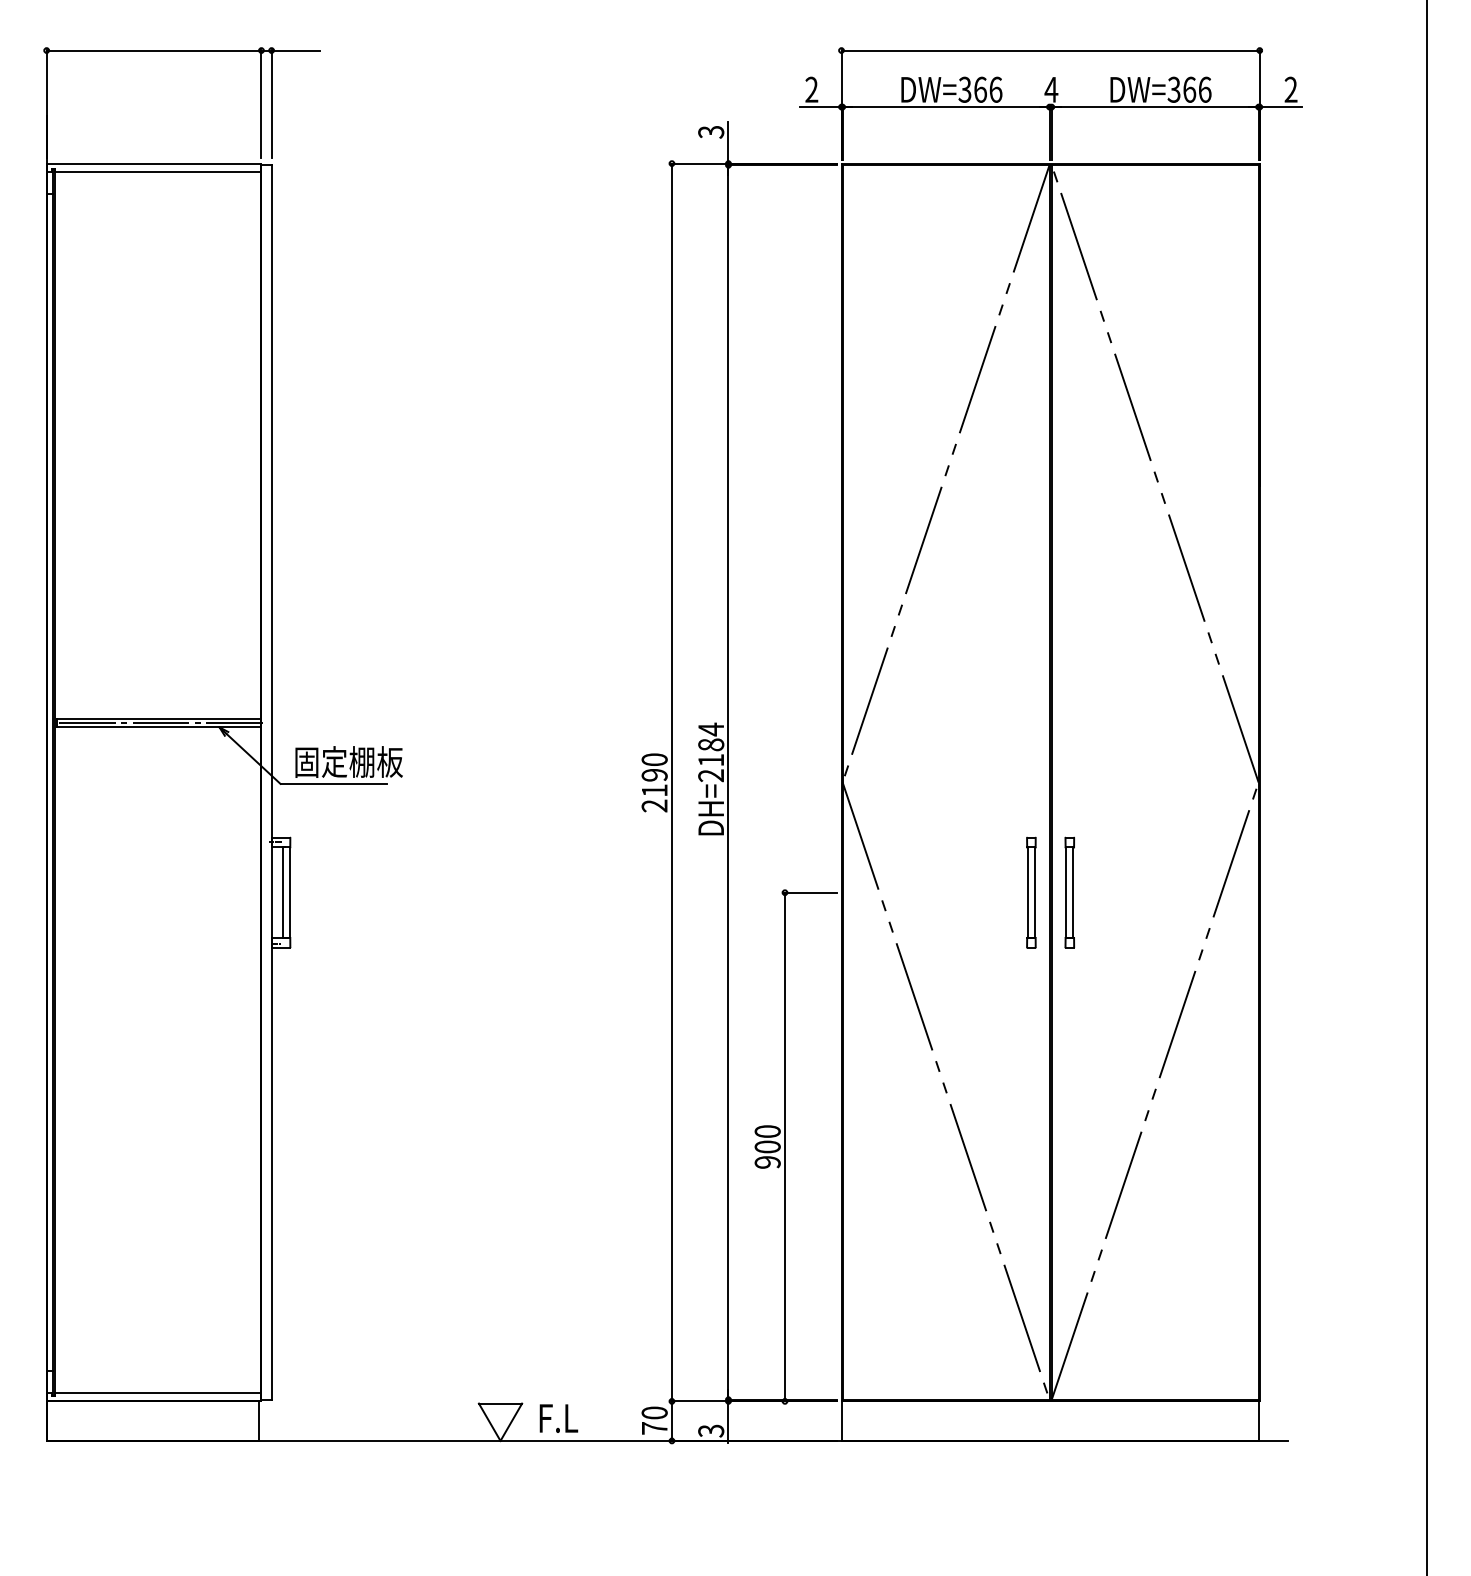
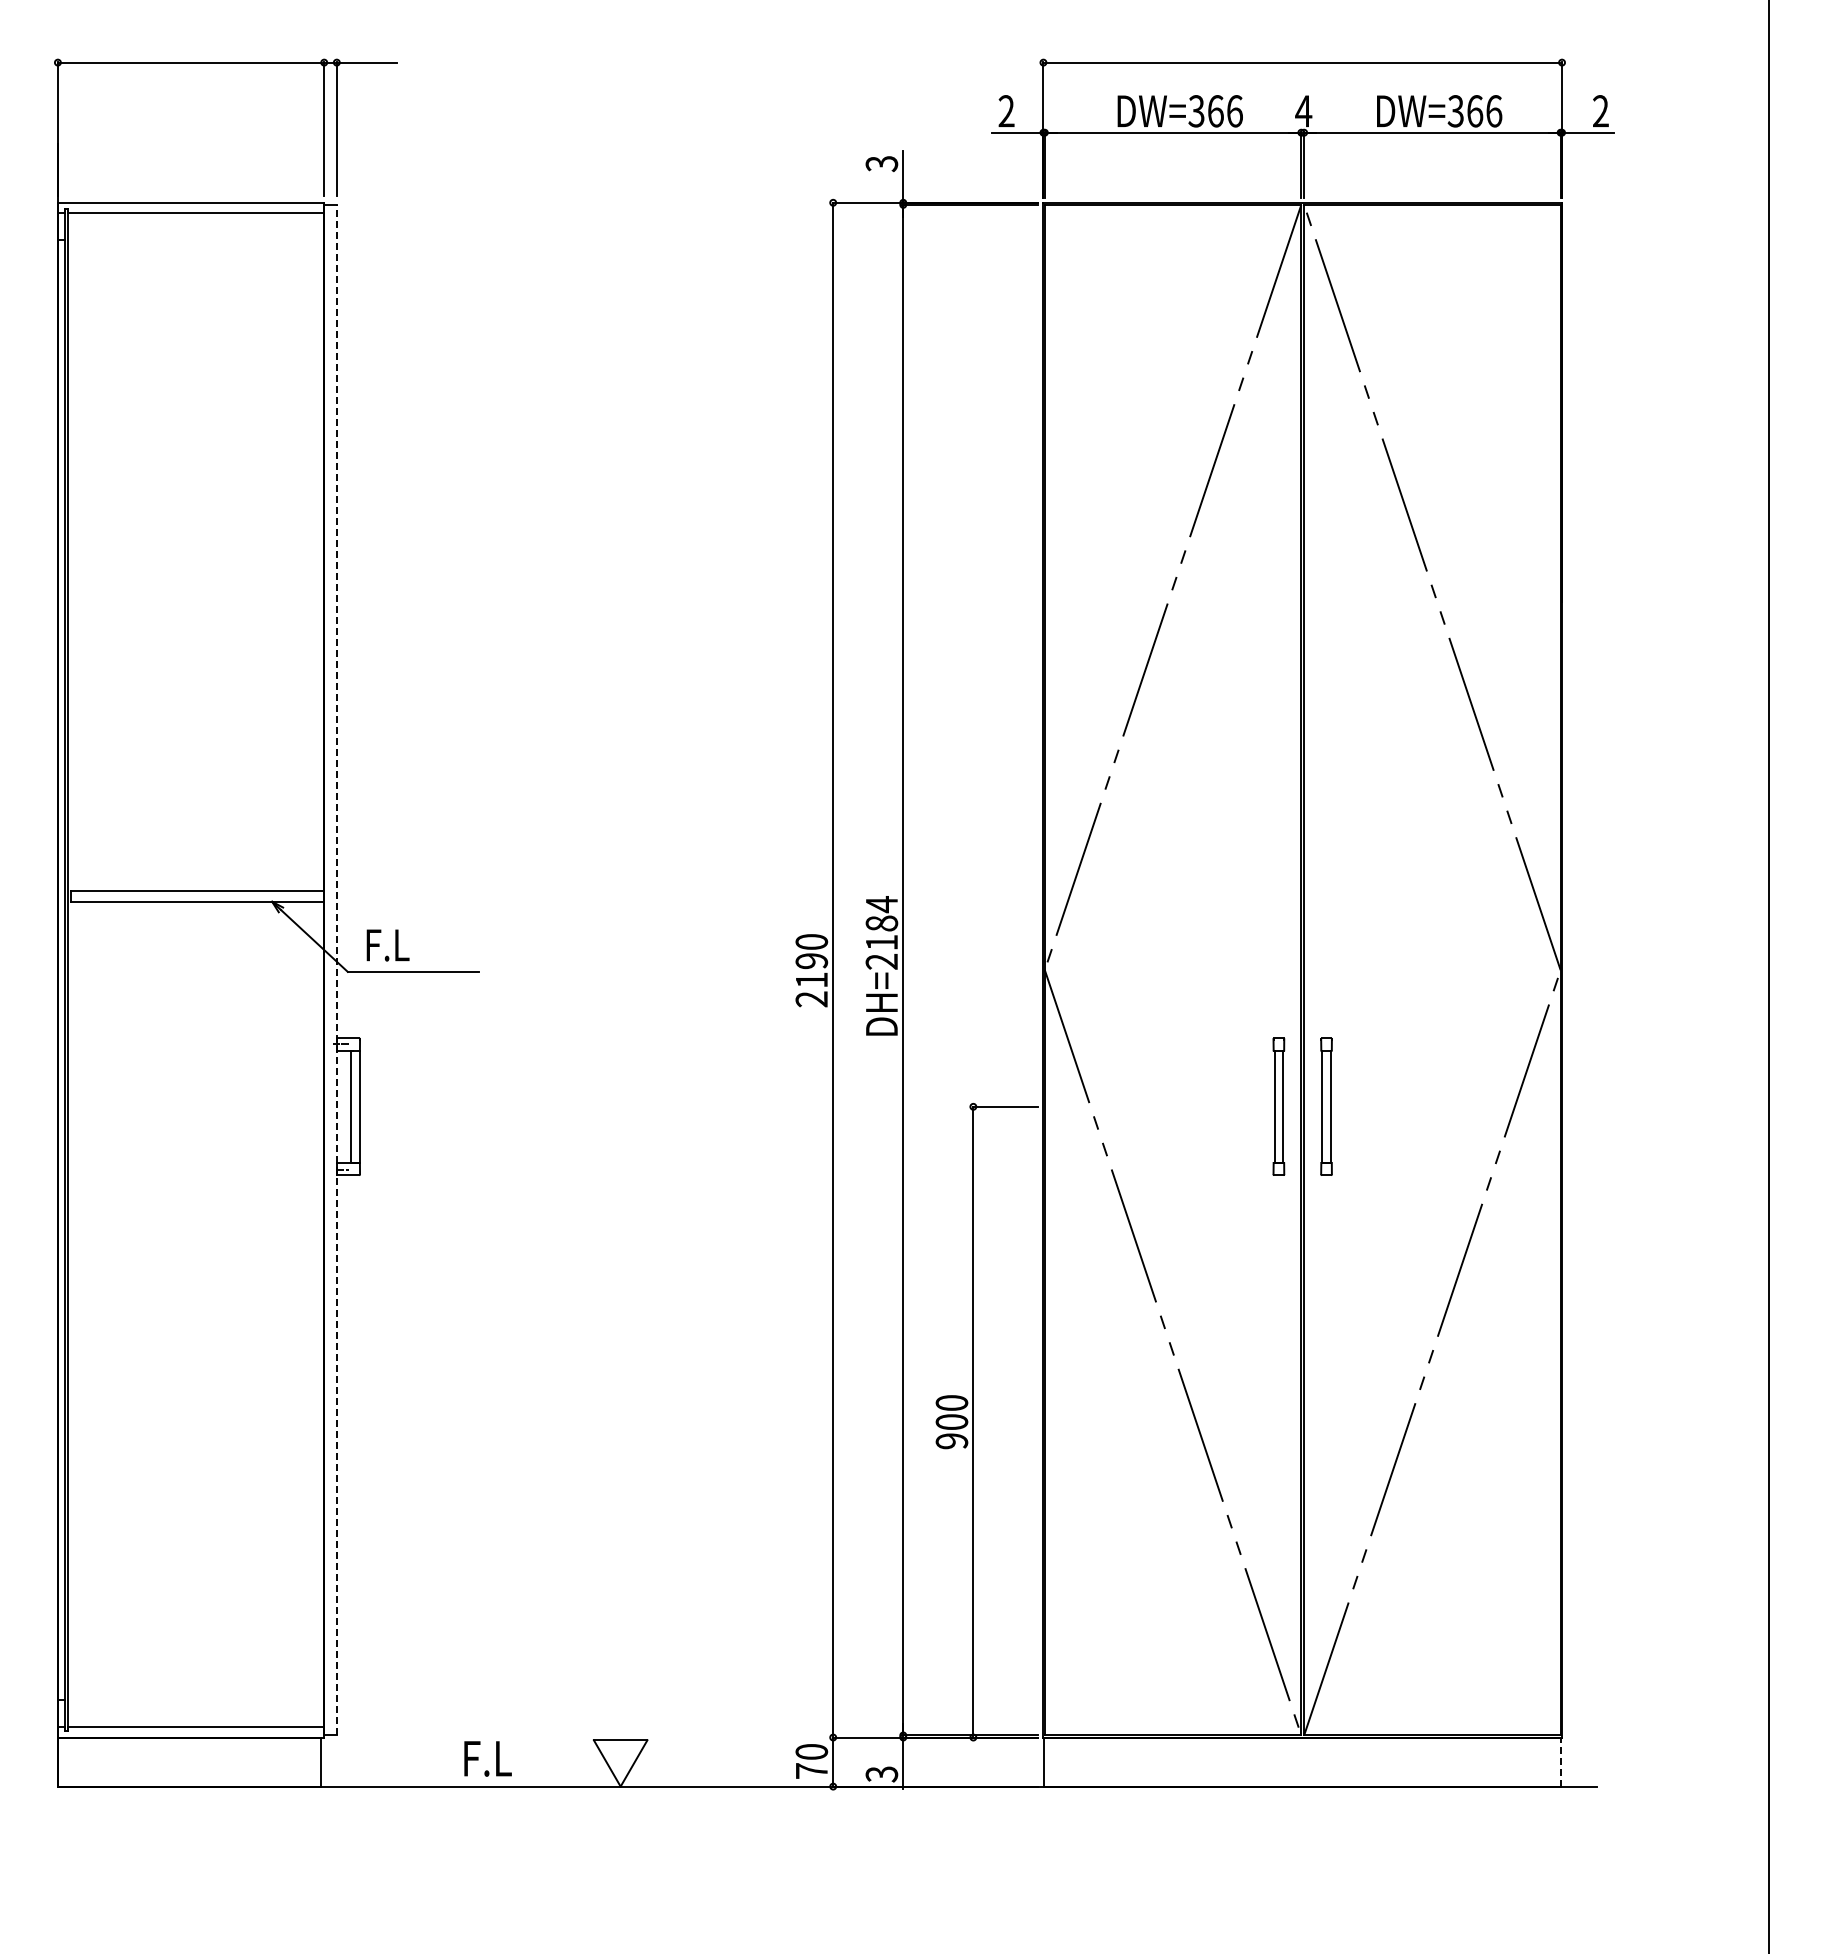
line: (158, 723) -> (196, 896), removed
text: (348, 761) -> (432, 944), 固定棚板 -> F.L
line: (271, 781) -> (336, 969), solid -> dashed
text: (558, 1418) -> (487, 1758), moved
line: (1259, 1421) -> (1561, 1762), solid -> dashed

